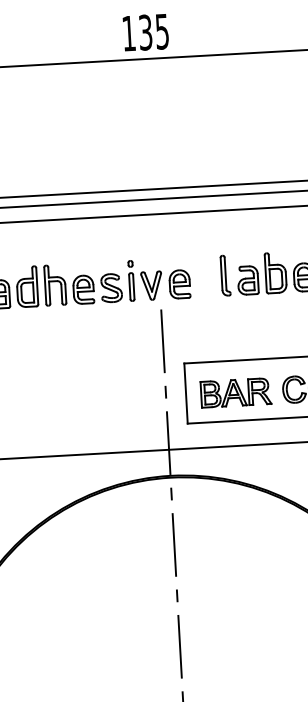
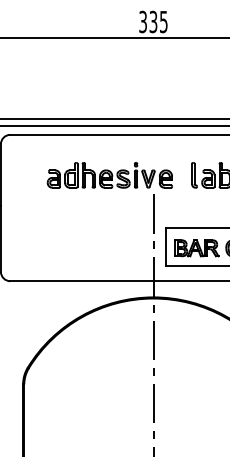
text: (127, 32) -> (142, 21), 135 -> 335

